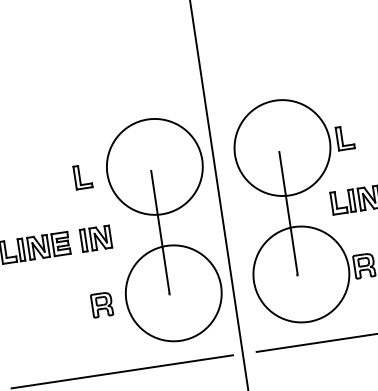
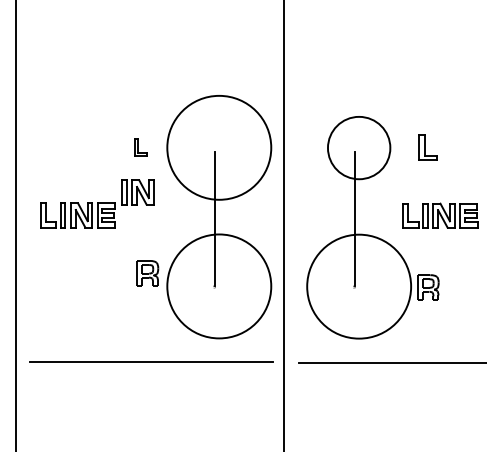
circle: (282, 148) -> (359, 148), size x0.6
part: (82, 177) -> (140, 147), size x0.7
part: (95, 238) -> (137, 192), moved
part: (102, 305) -> (147, 273), moved

